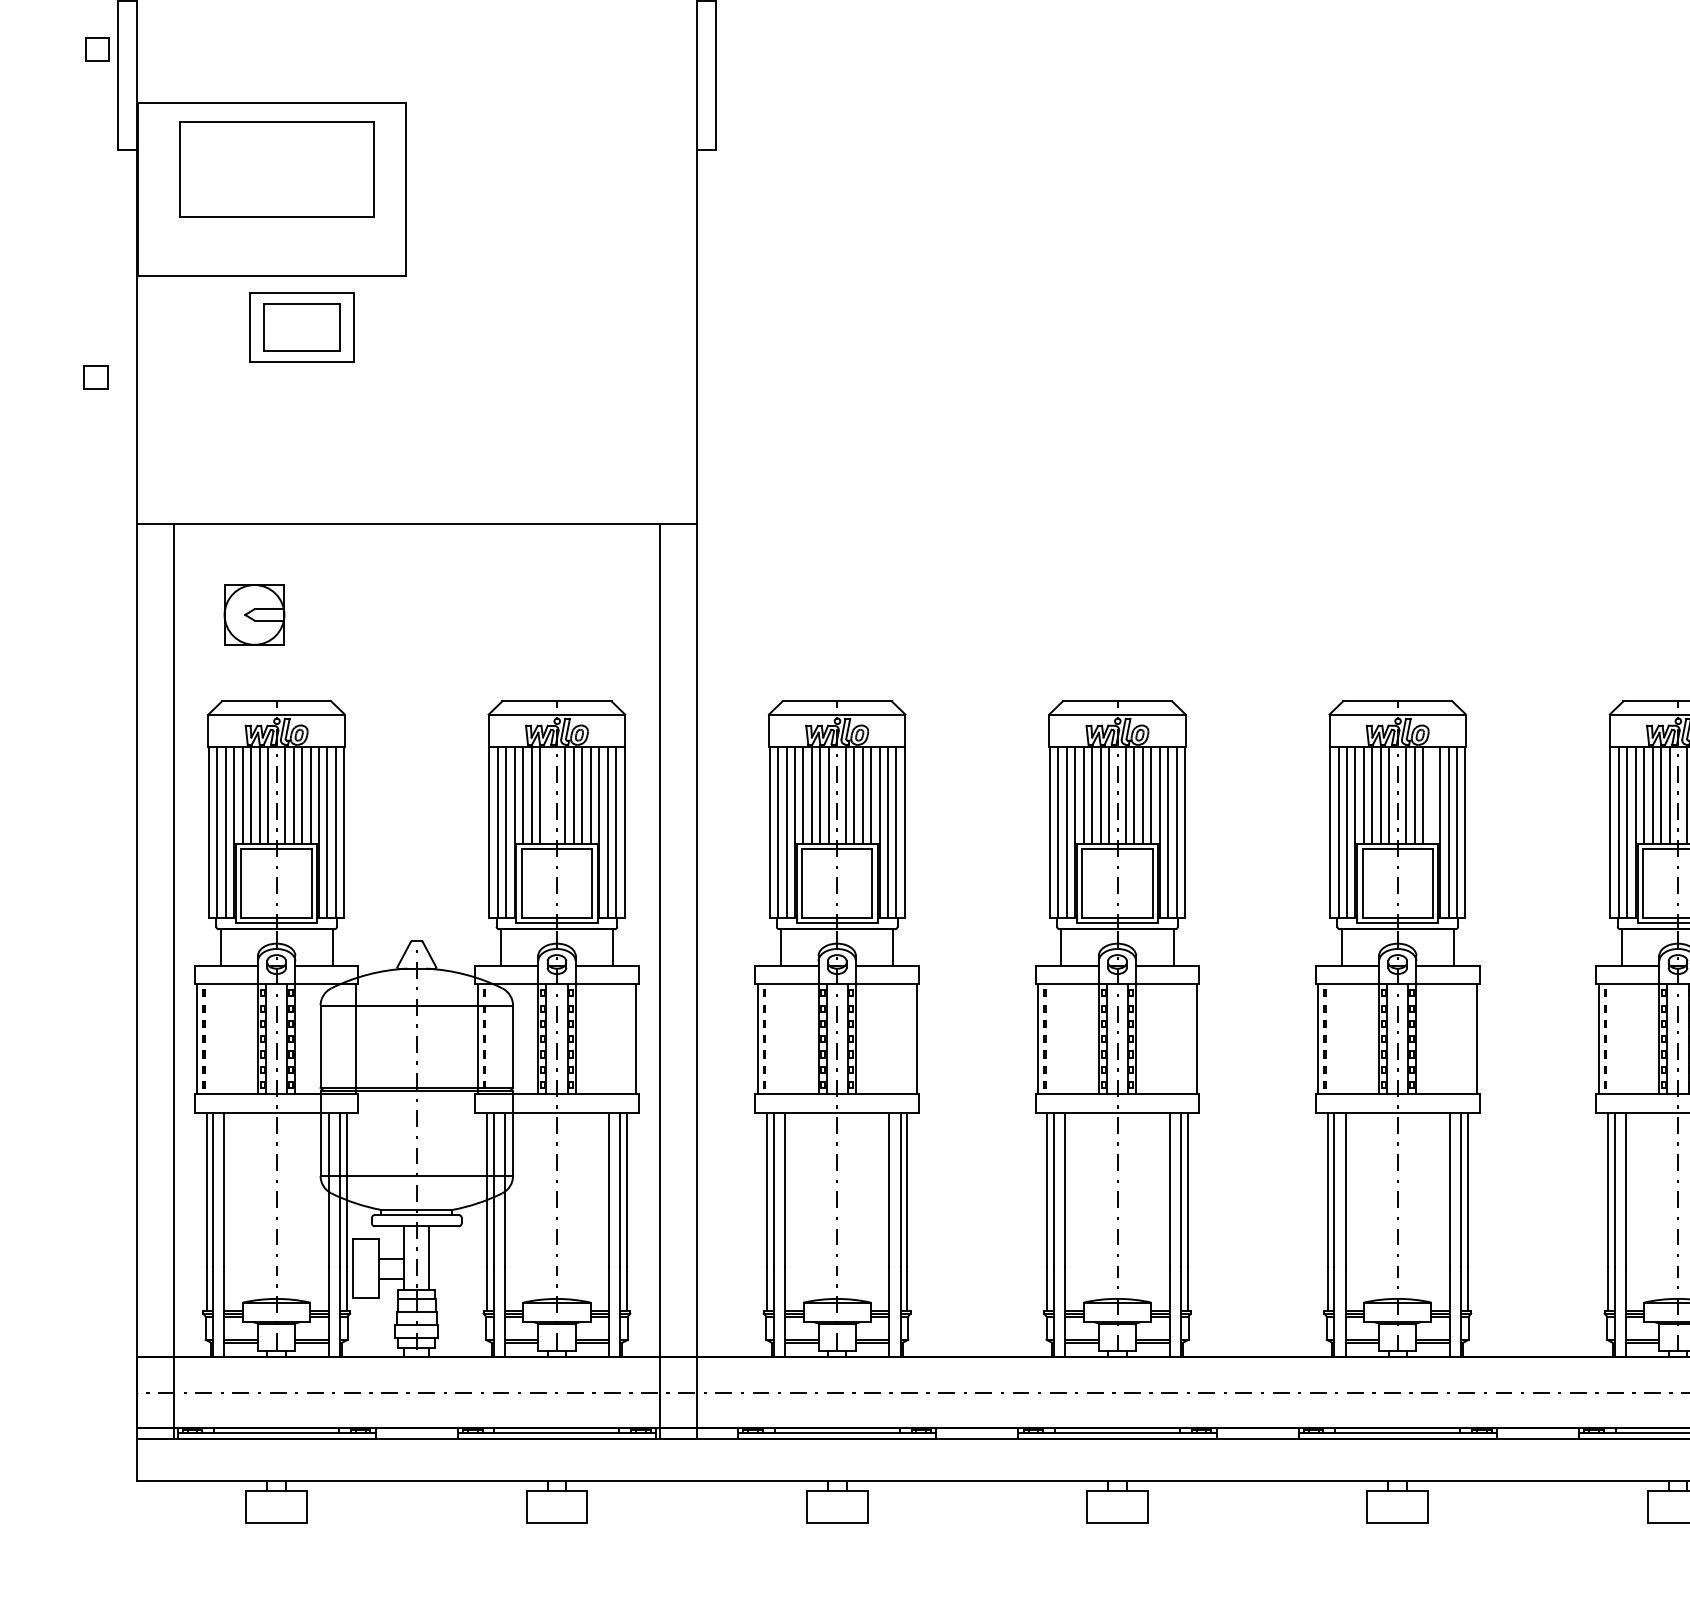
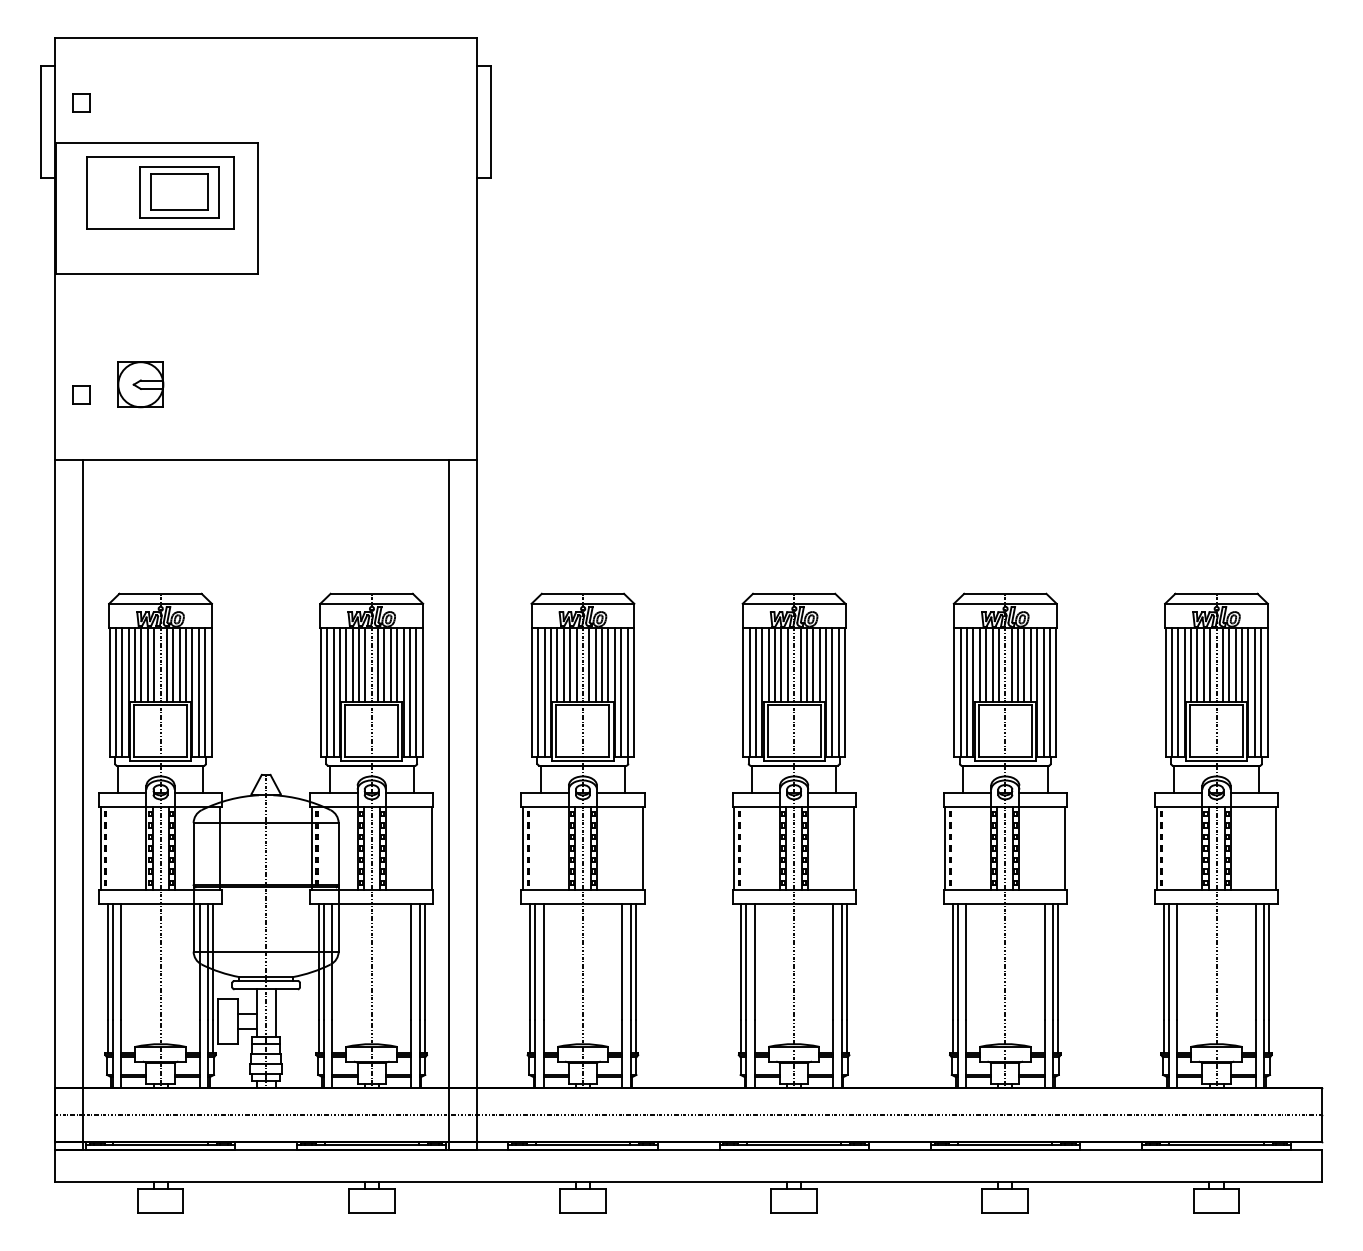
part: (97, 49) -> (81, 102), moved
part: (301, 327) -> (179, 192), moved
part: (96, 377) -> (81, 394), moved
part: (254, 614) -> (140, 384), moved
line: (548, 795) -> (365, 664), added
line: (1431, 795) -> (1030, 664), added

